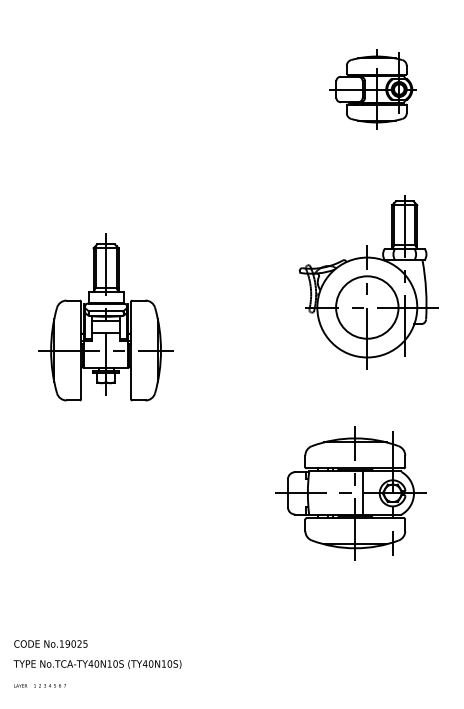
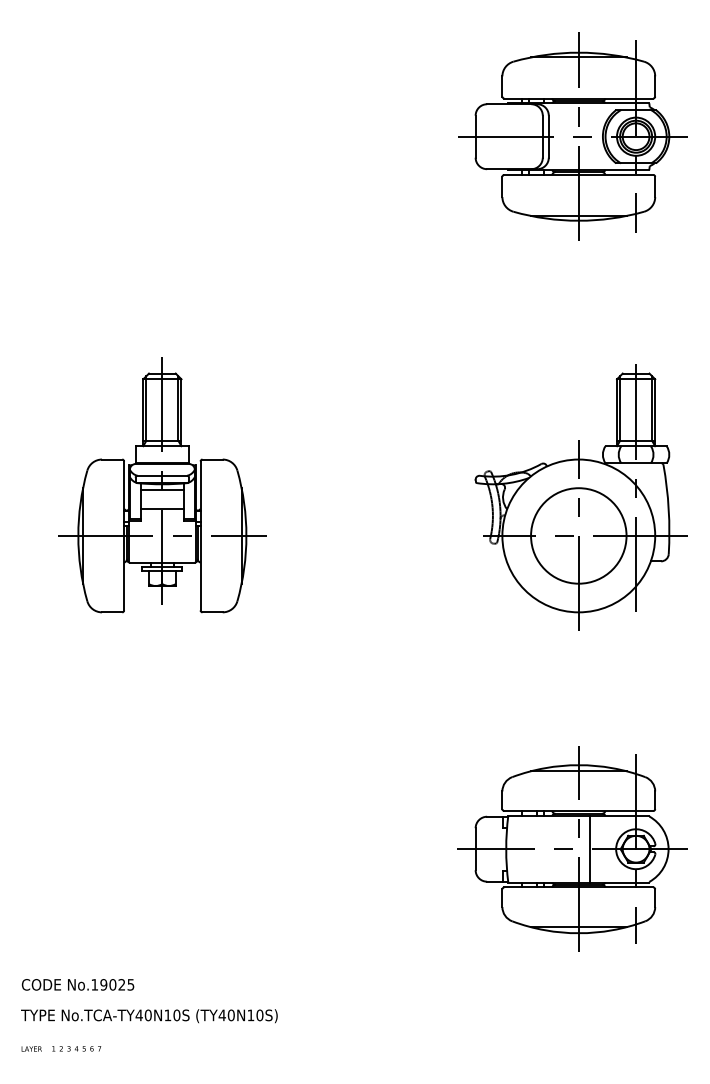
part: (374, 89) -> (572, 136), size x1.67
part: (368, 282) -> (580, 497), moved
part: (350, 493) -> (571, 849), moved

